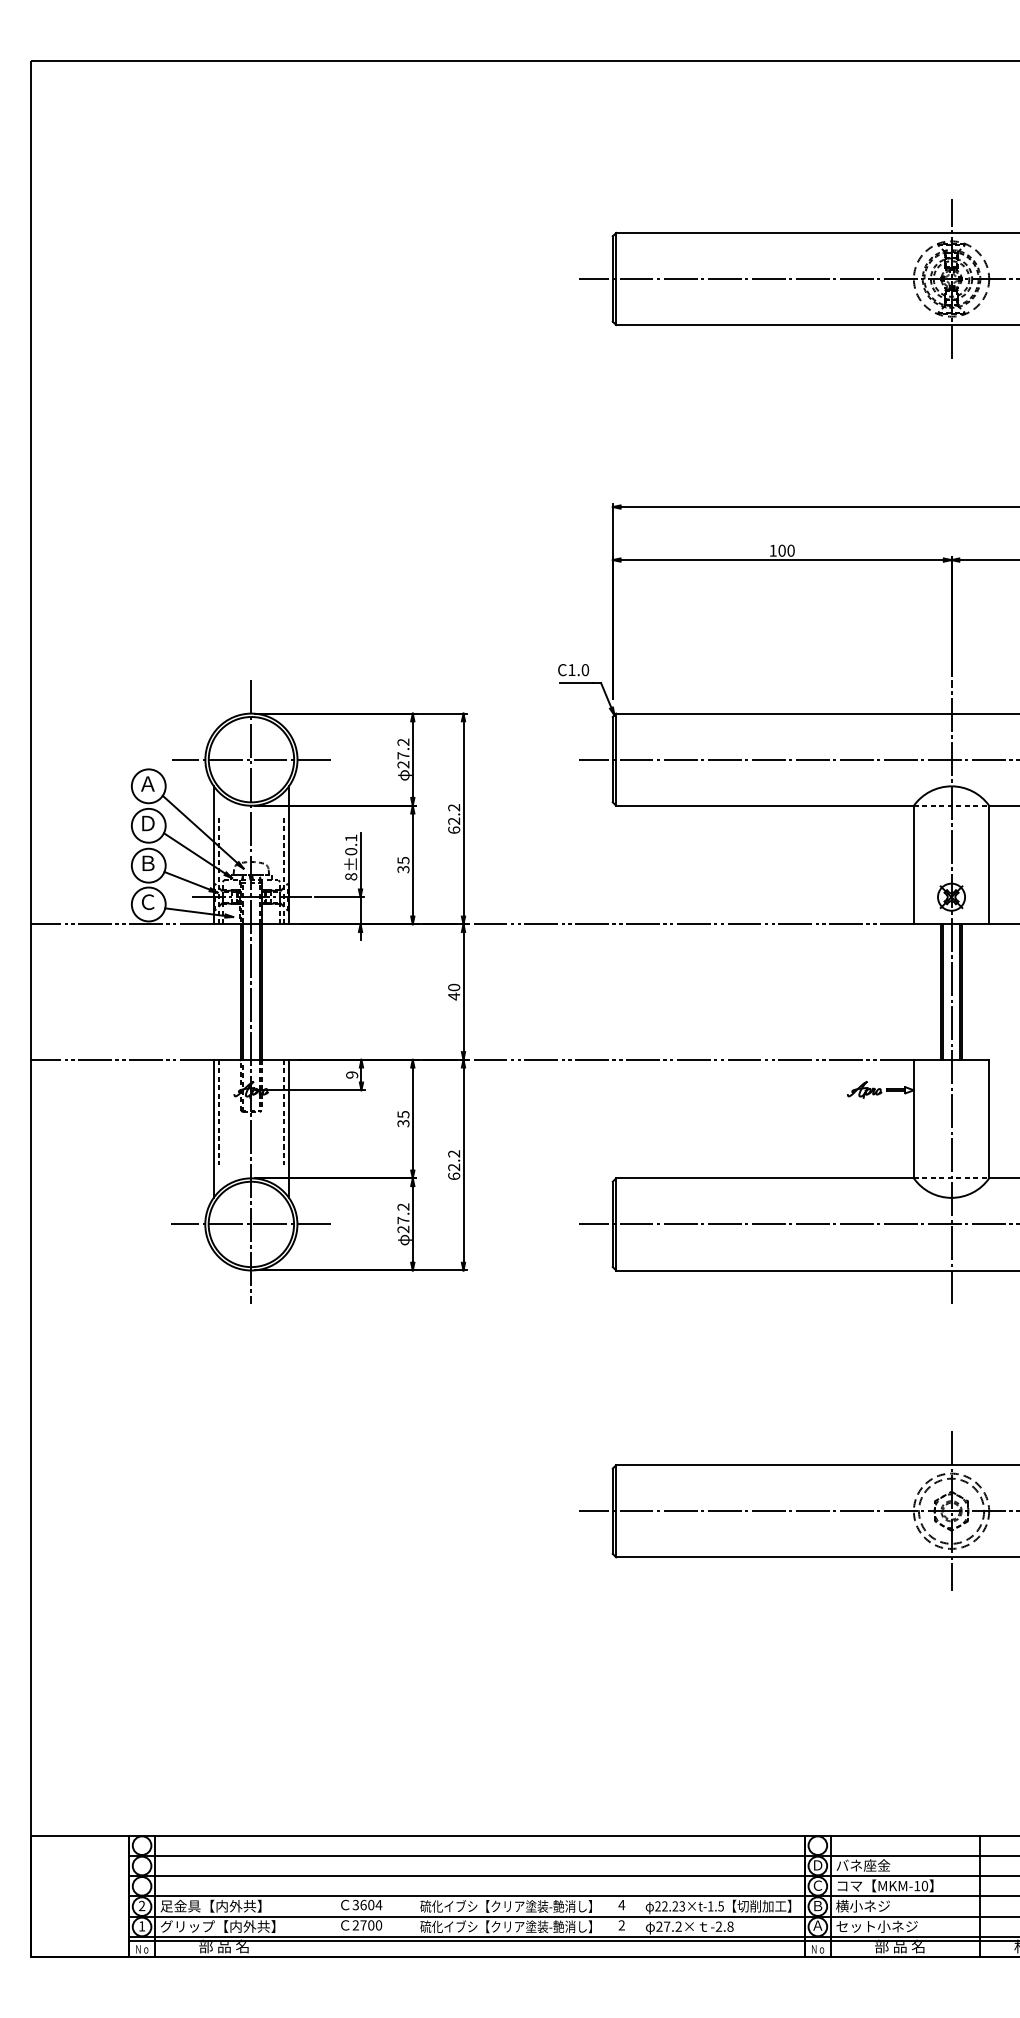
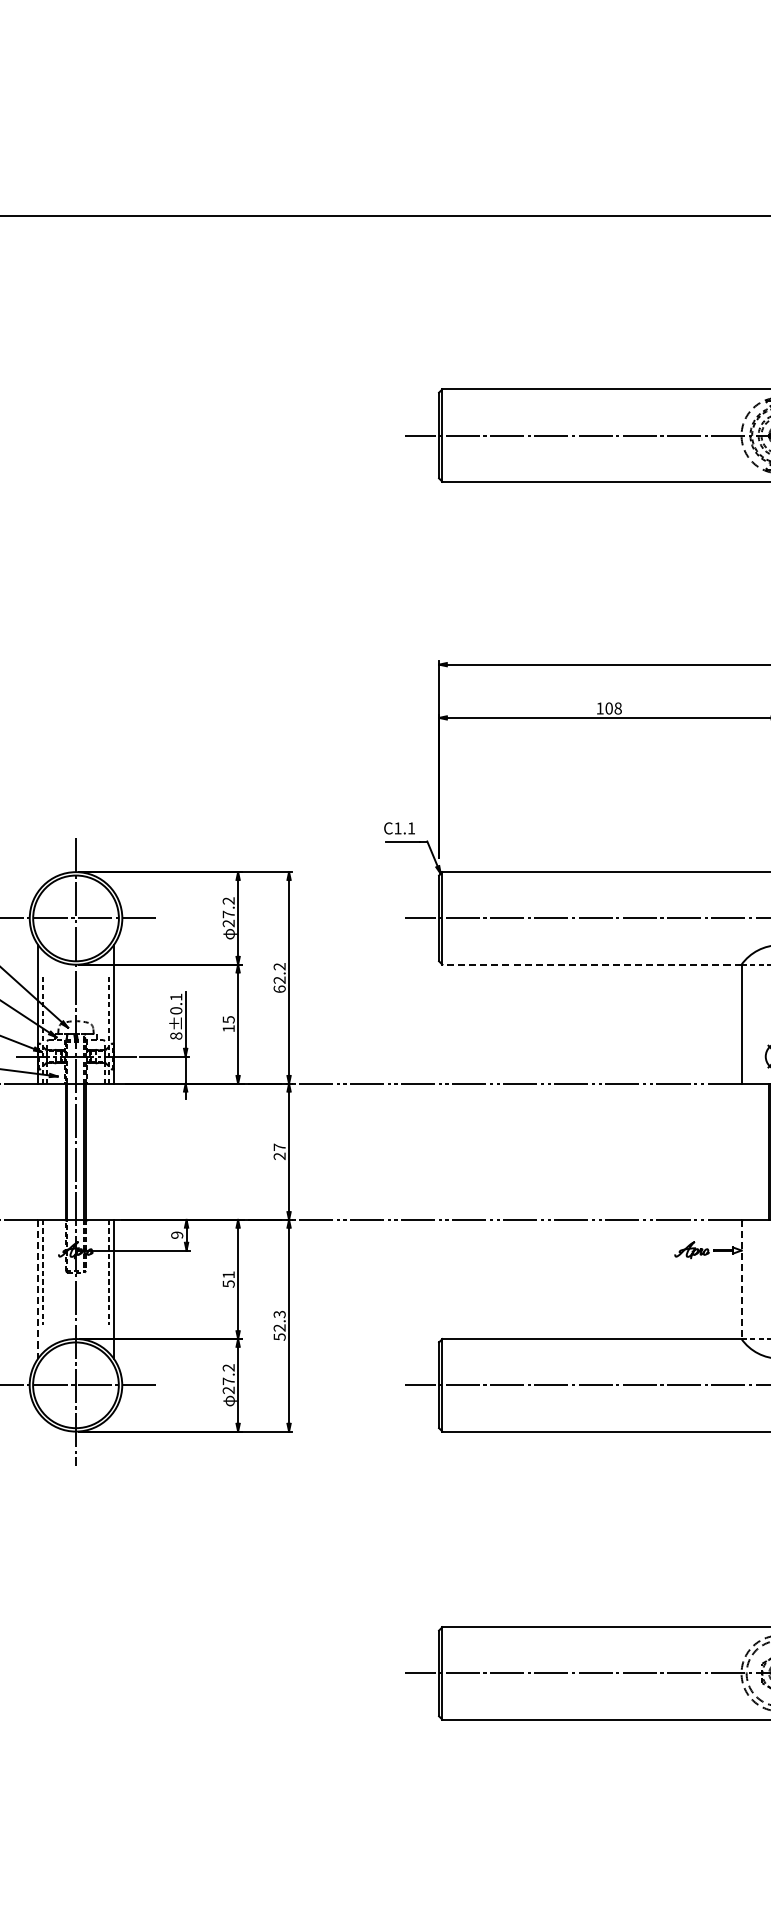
text: (790, 550) -> (617, 708), 100 -> 108
text: (585, 670) -> (411, 828), C1.0 -> C1.1
line: (765, 805) -> (592, 964), solid -> dashed
text: (403, 869) -> (228, 1028), 35 -> 15
text: (454, 991) -> (280, 1151), 40 -> 27
text: (403, 1118) -> (228, 1278), 35 -> 51
line: (913, 1119) -> (741, 1279), solid -> dashed
line: (213, 1129) -> (37, 1289), solid -> dashed
text: (454, 1165) -> (280, 1326), 62.2 -> 52.3

